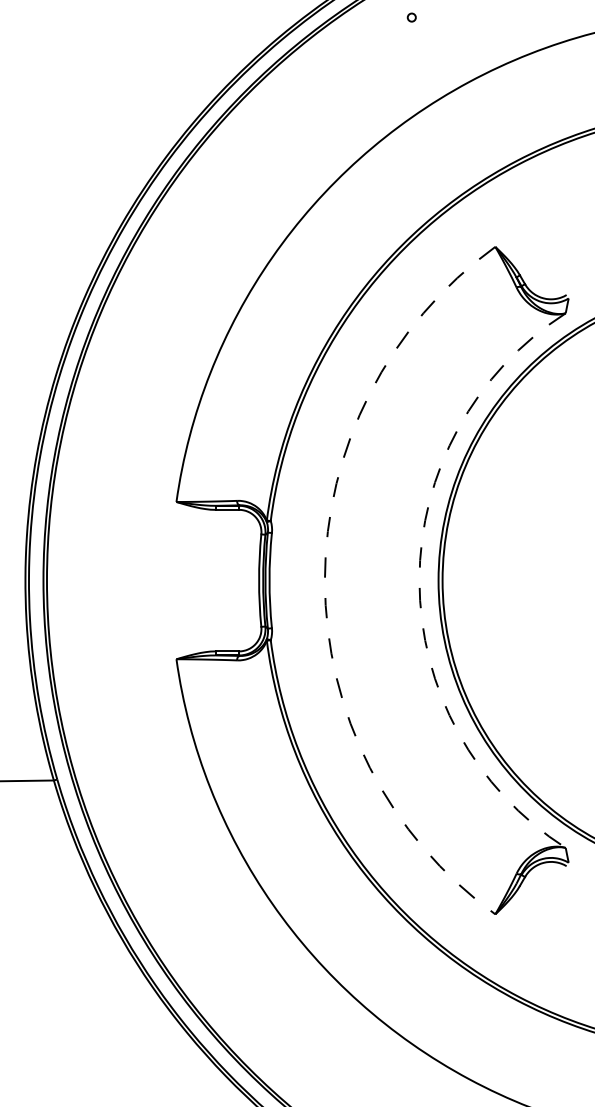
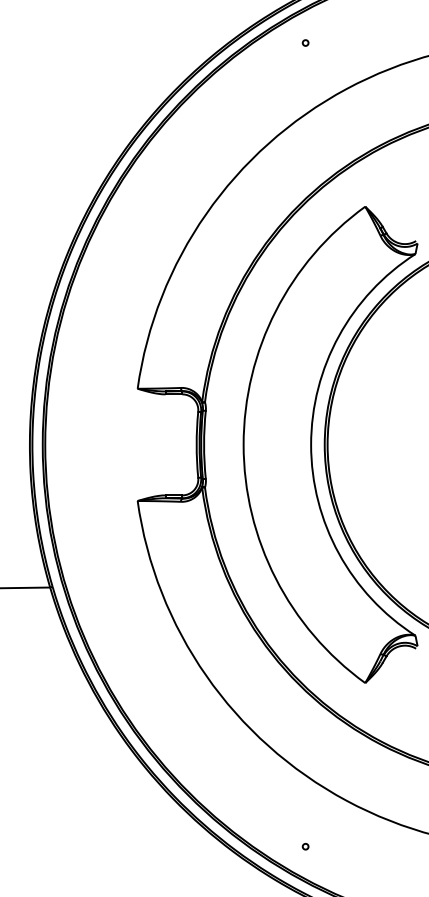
arc: (324, 580) -> (243, 444), dashed -> solid
arc: (420, 580) -> (311, 444), dashed -> solid

